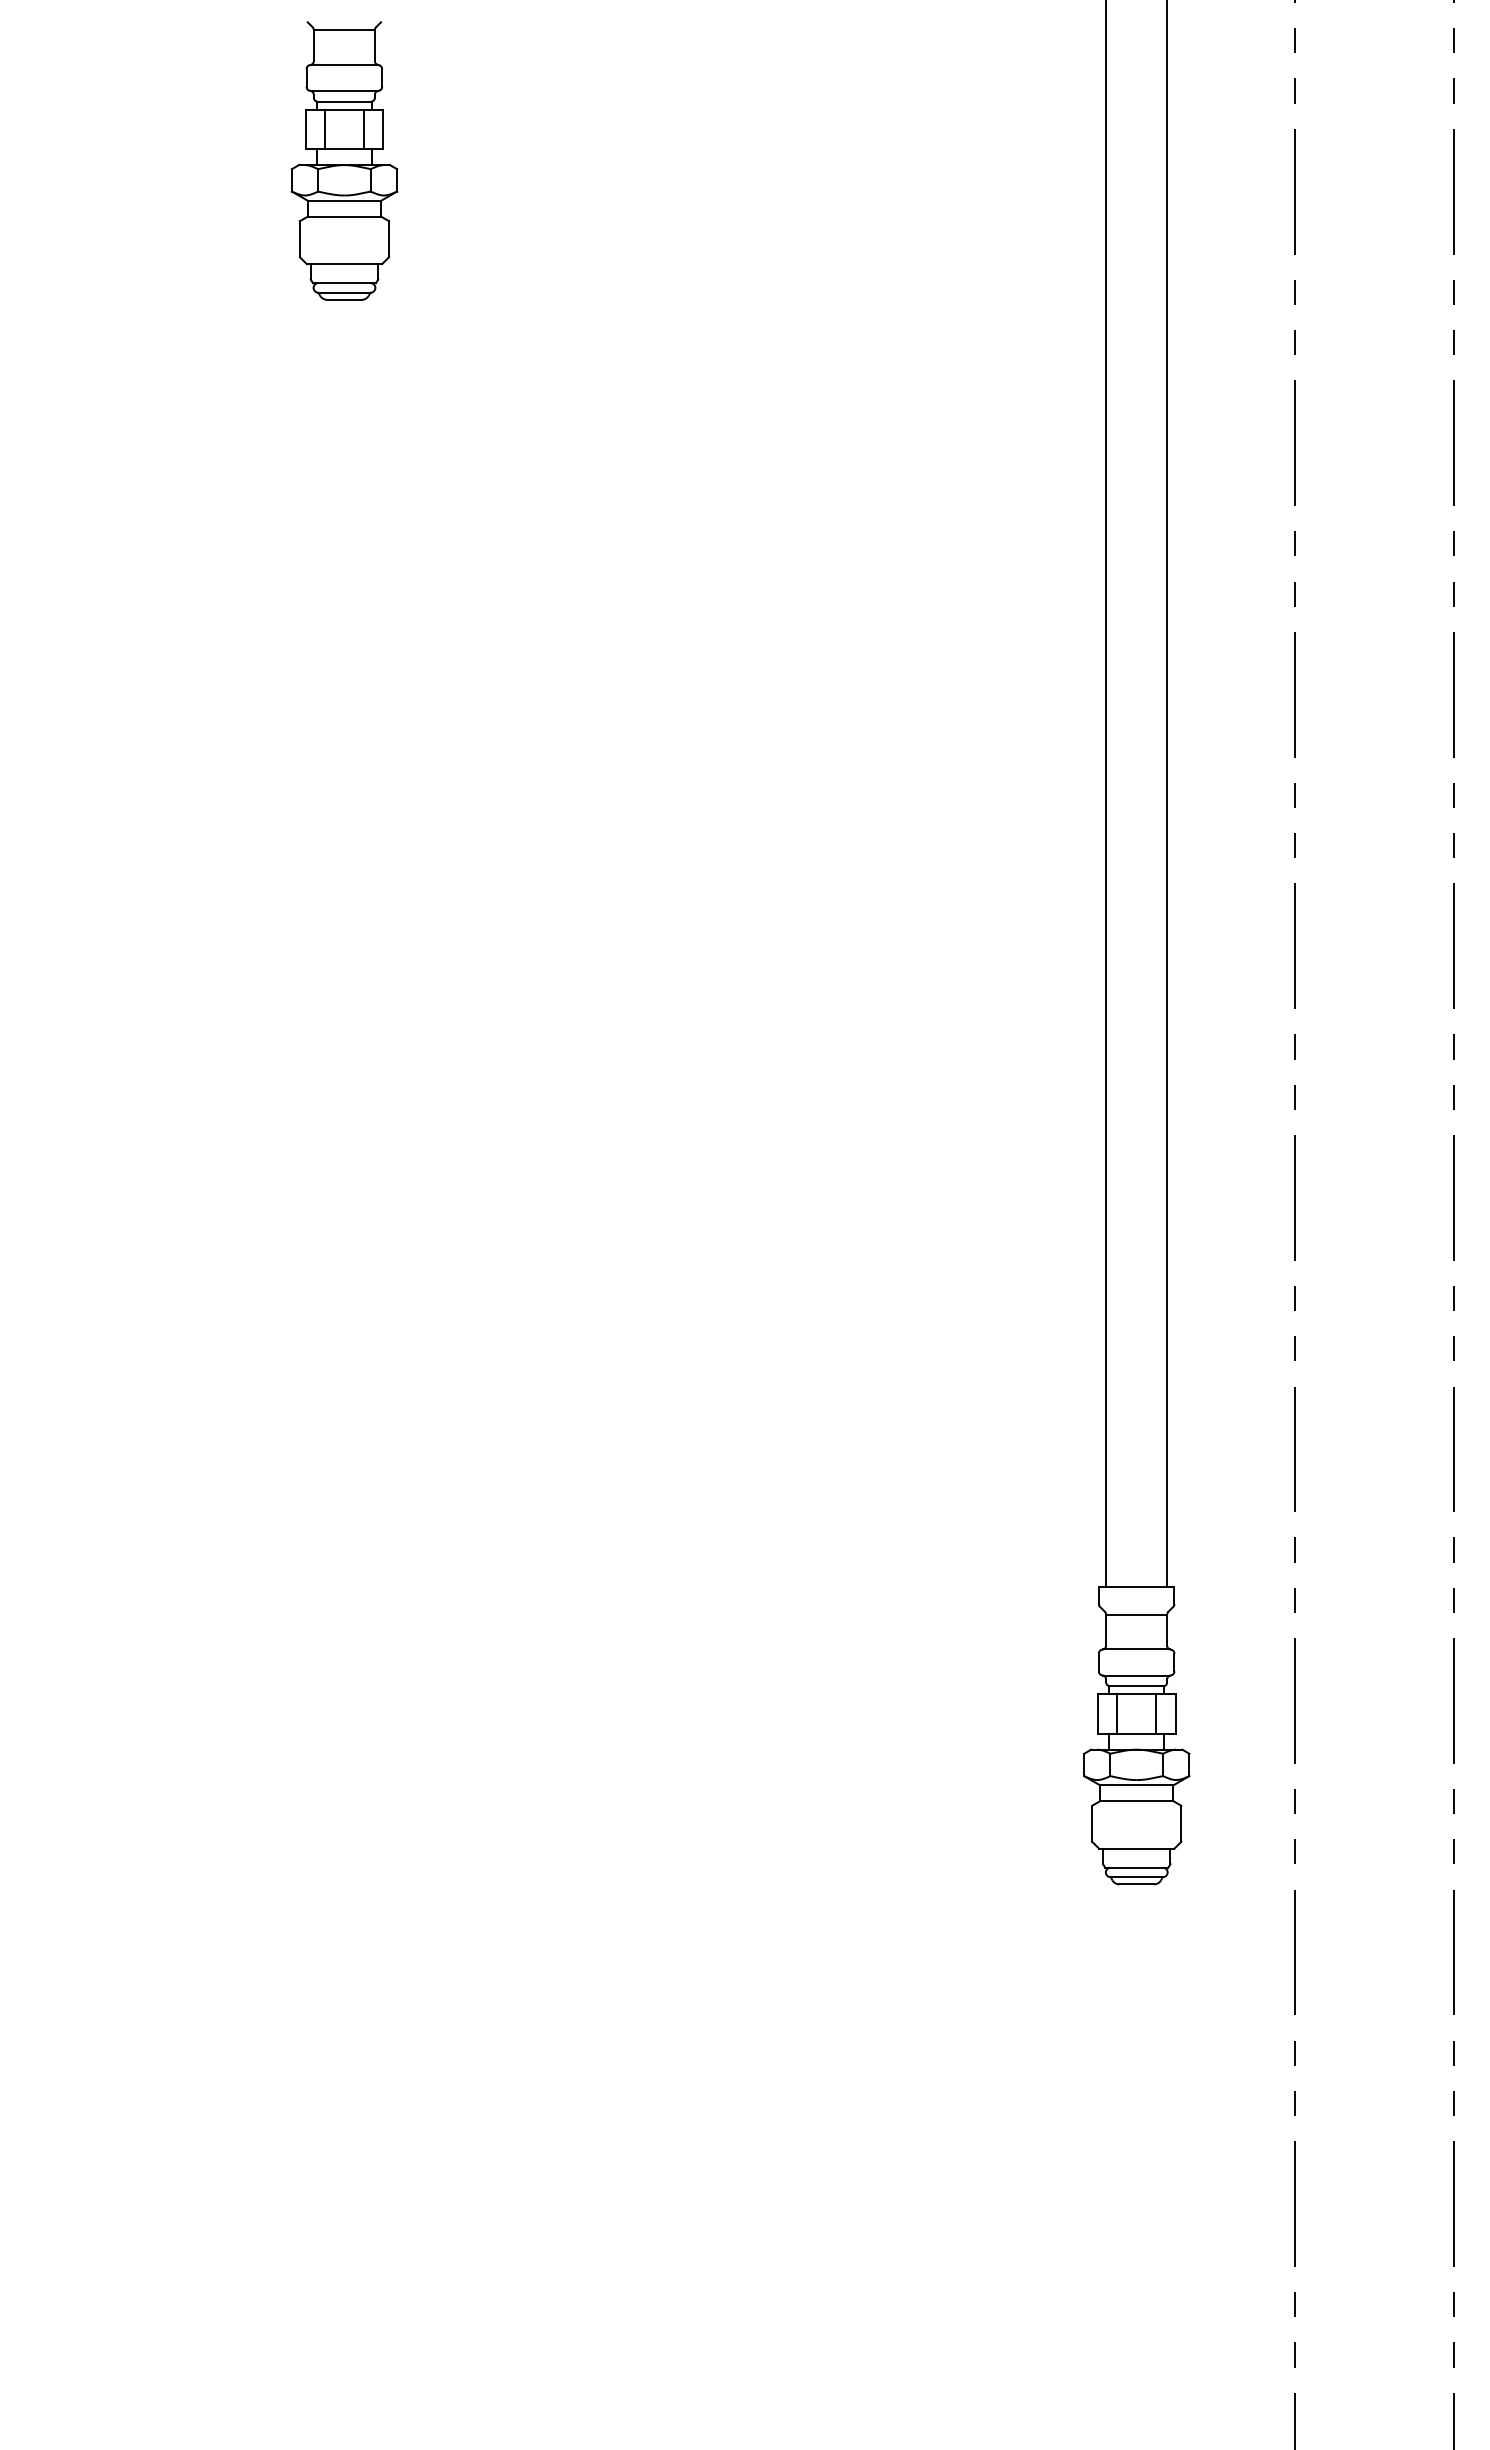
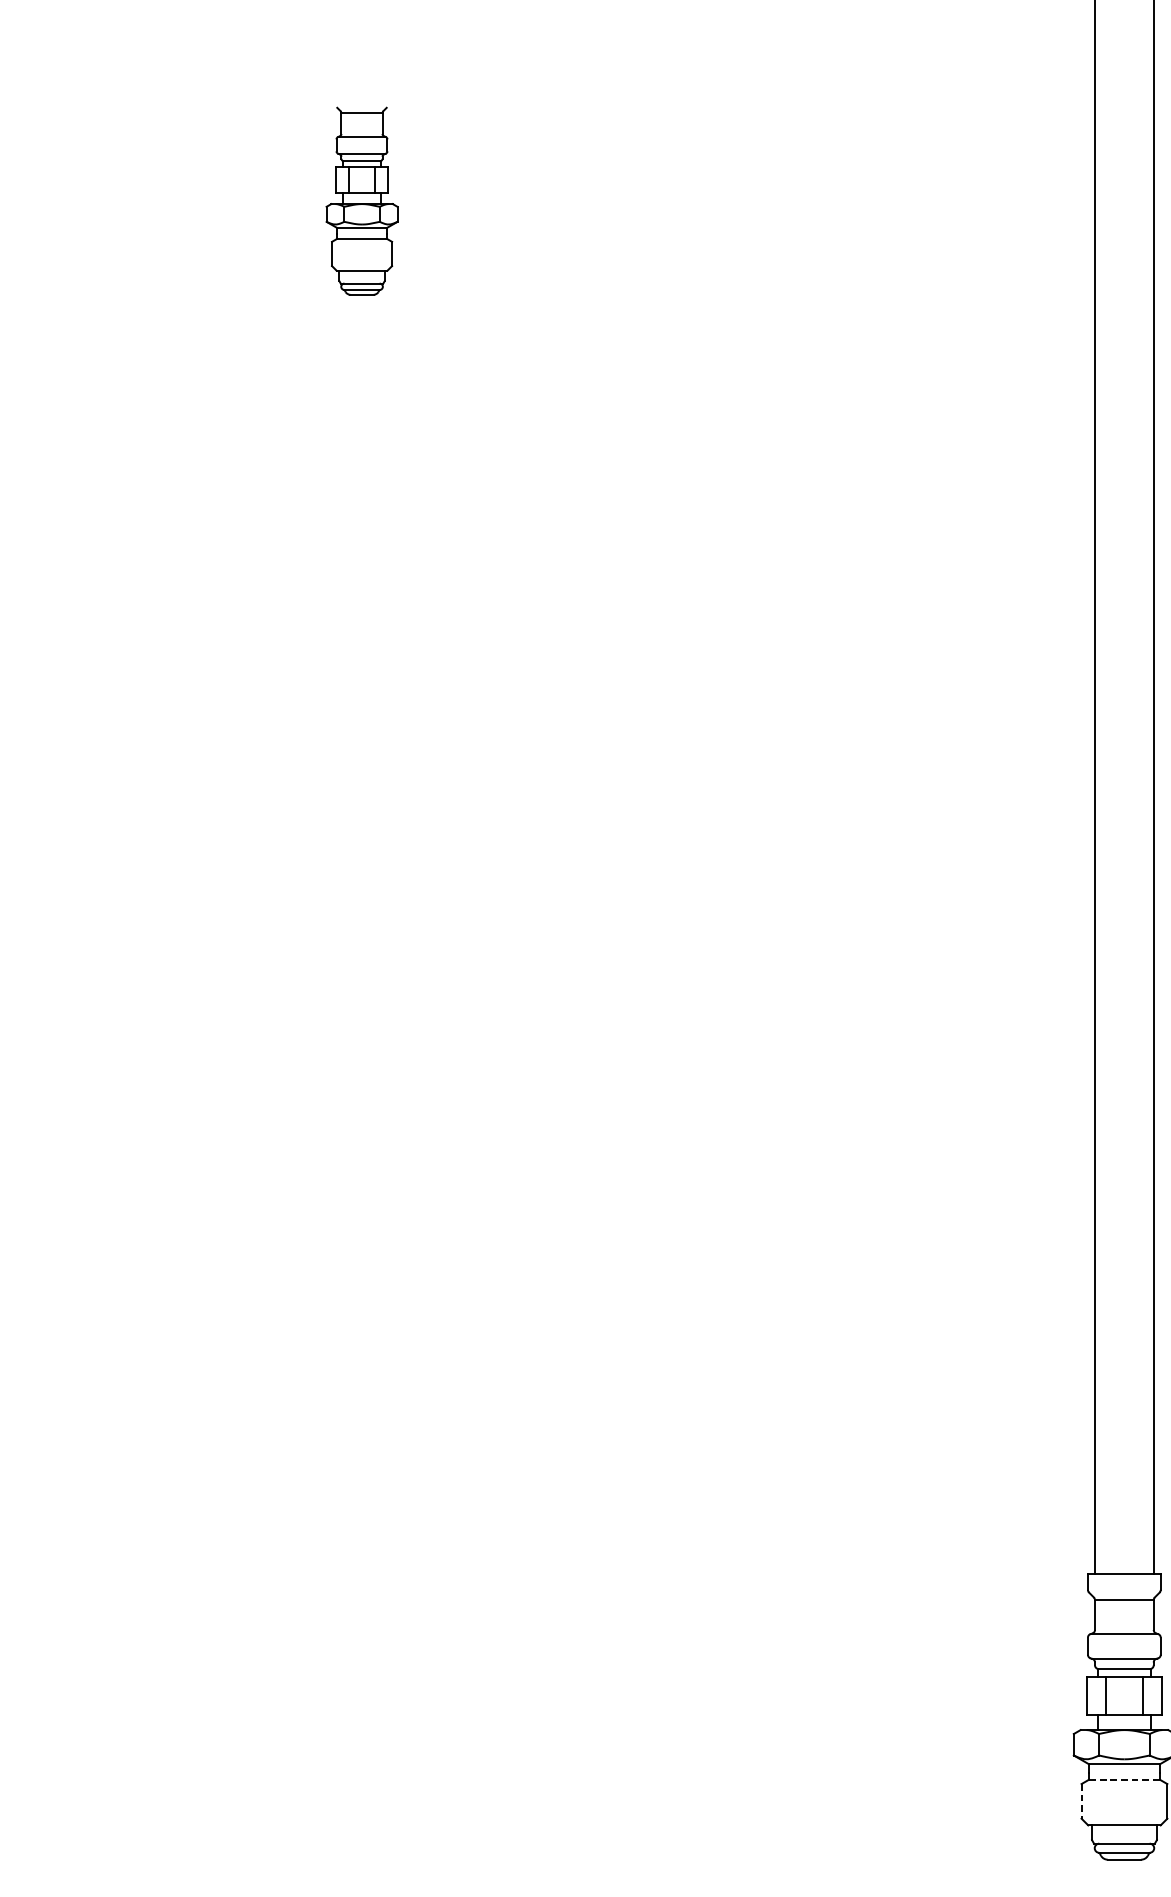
part: (344, 160) -> (362, 200), size x0.7
line: (1136, 1801) -> (1124, 1779), solid -> dashed
line: (1092, 1824) -> (1081, 1802), solid -> dashed

